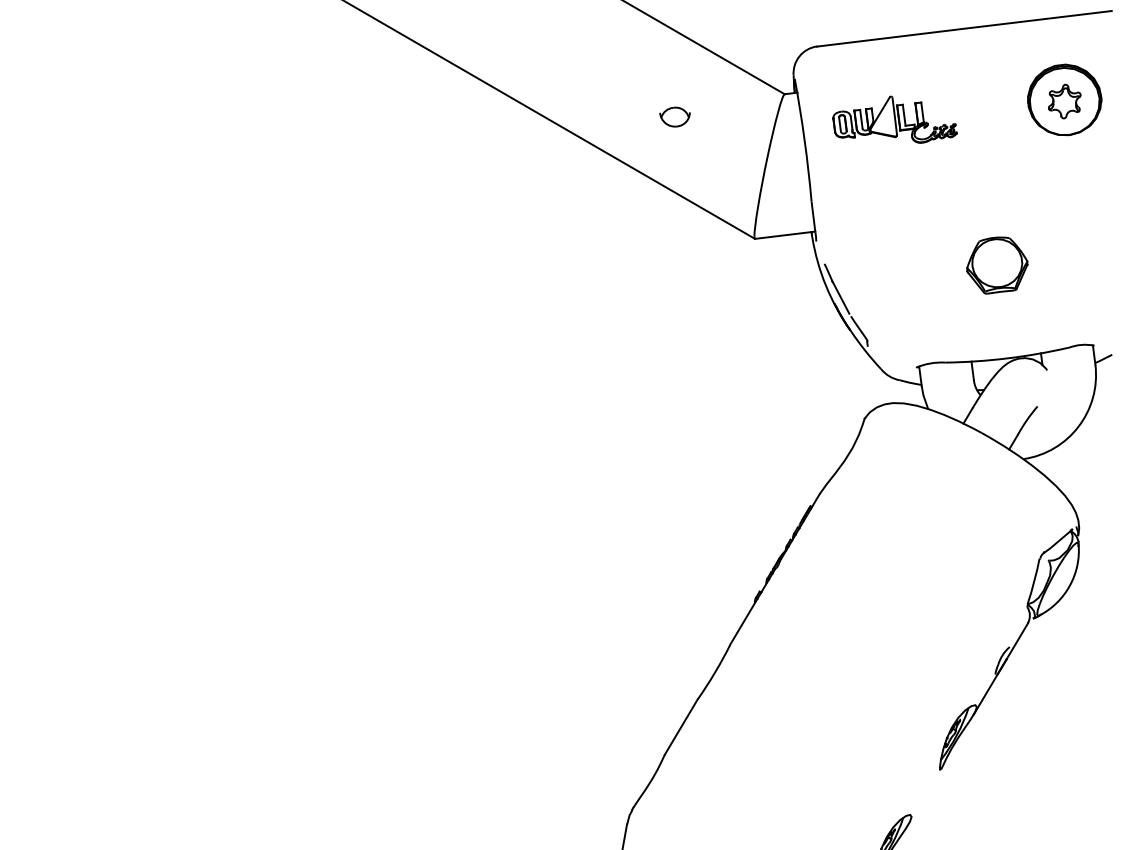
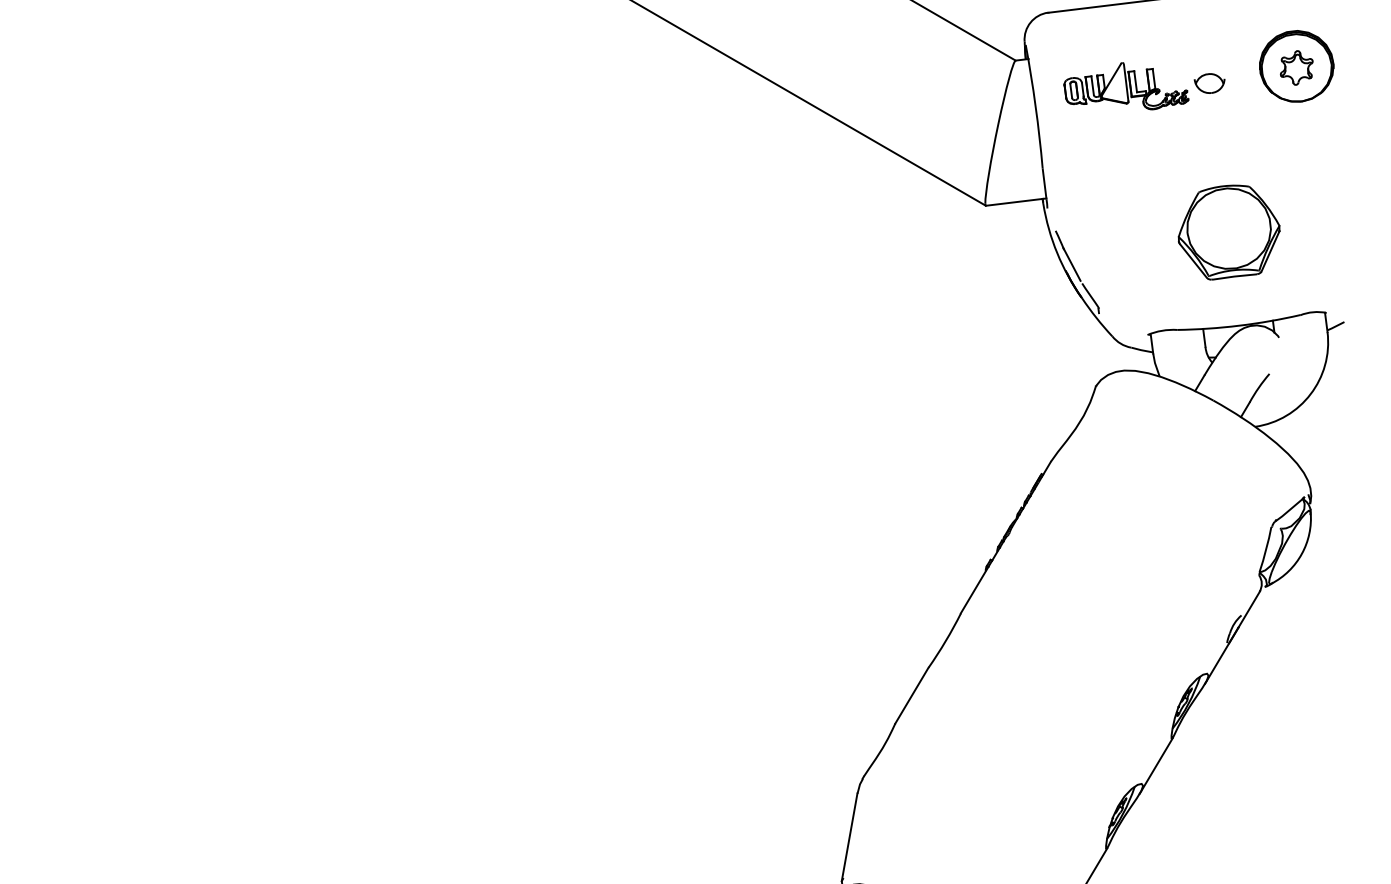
part: (674, 117) -> (1209, 83), moved
part: (996, 265) -> (1228, 232), size x1.67
line: (924, 797) -> (1155, 766), added

